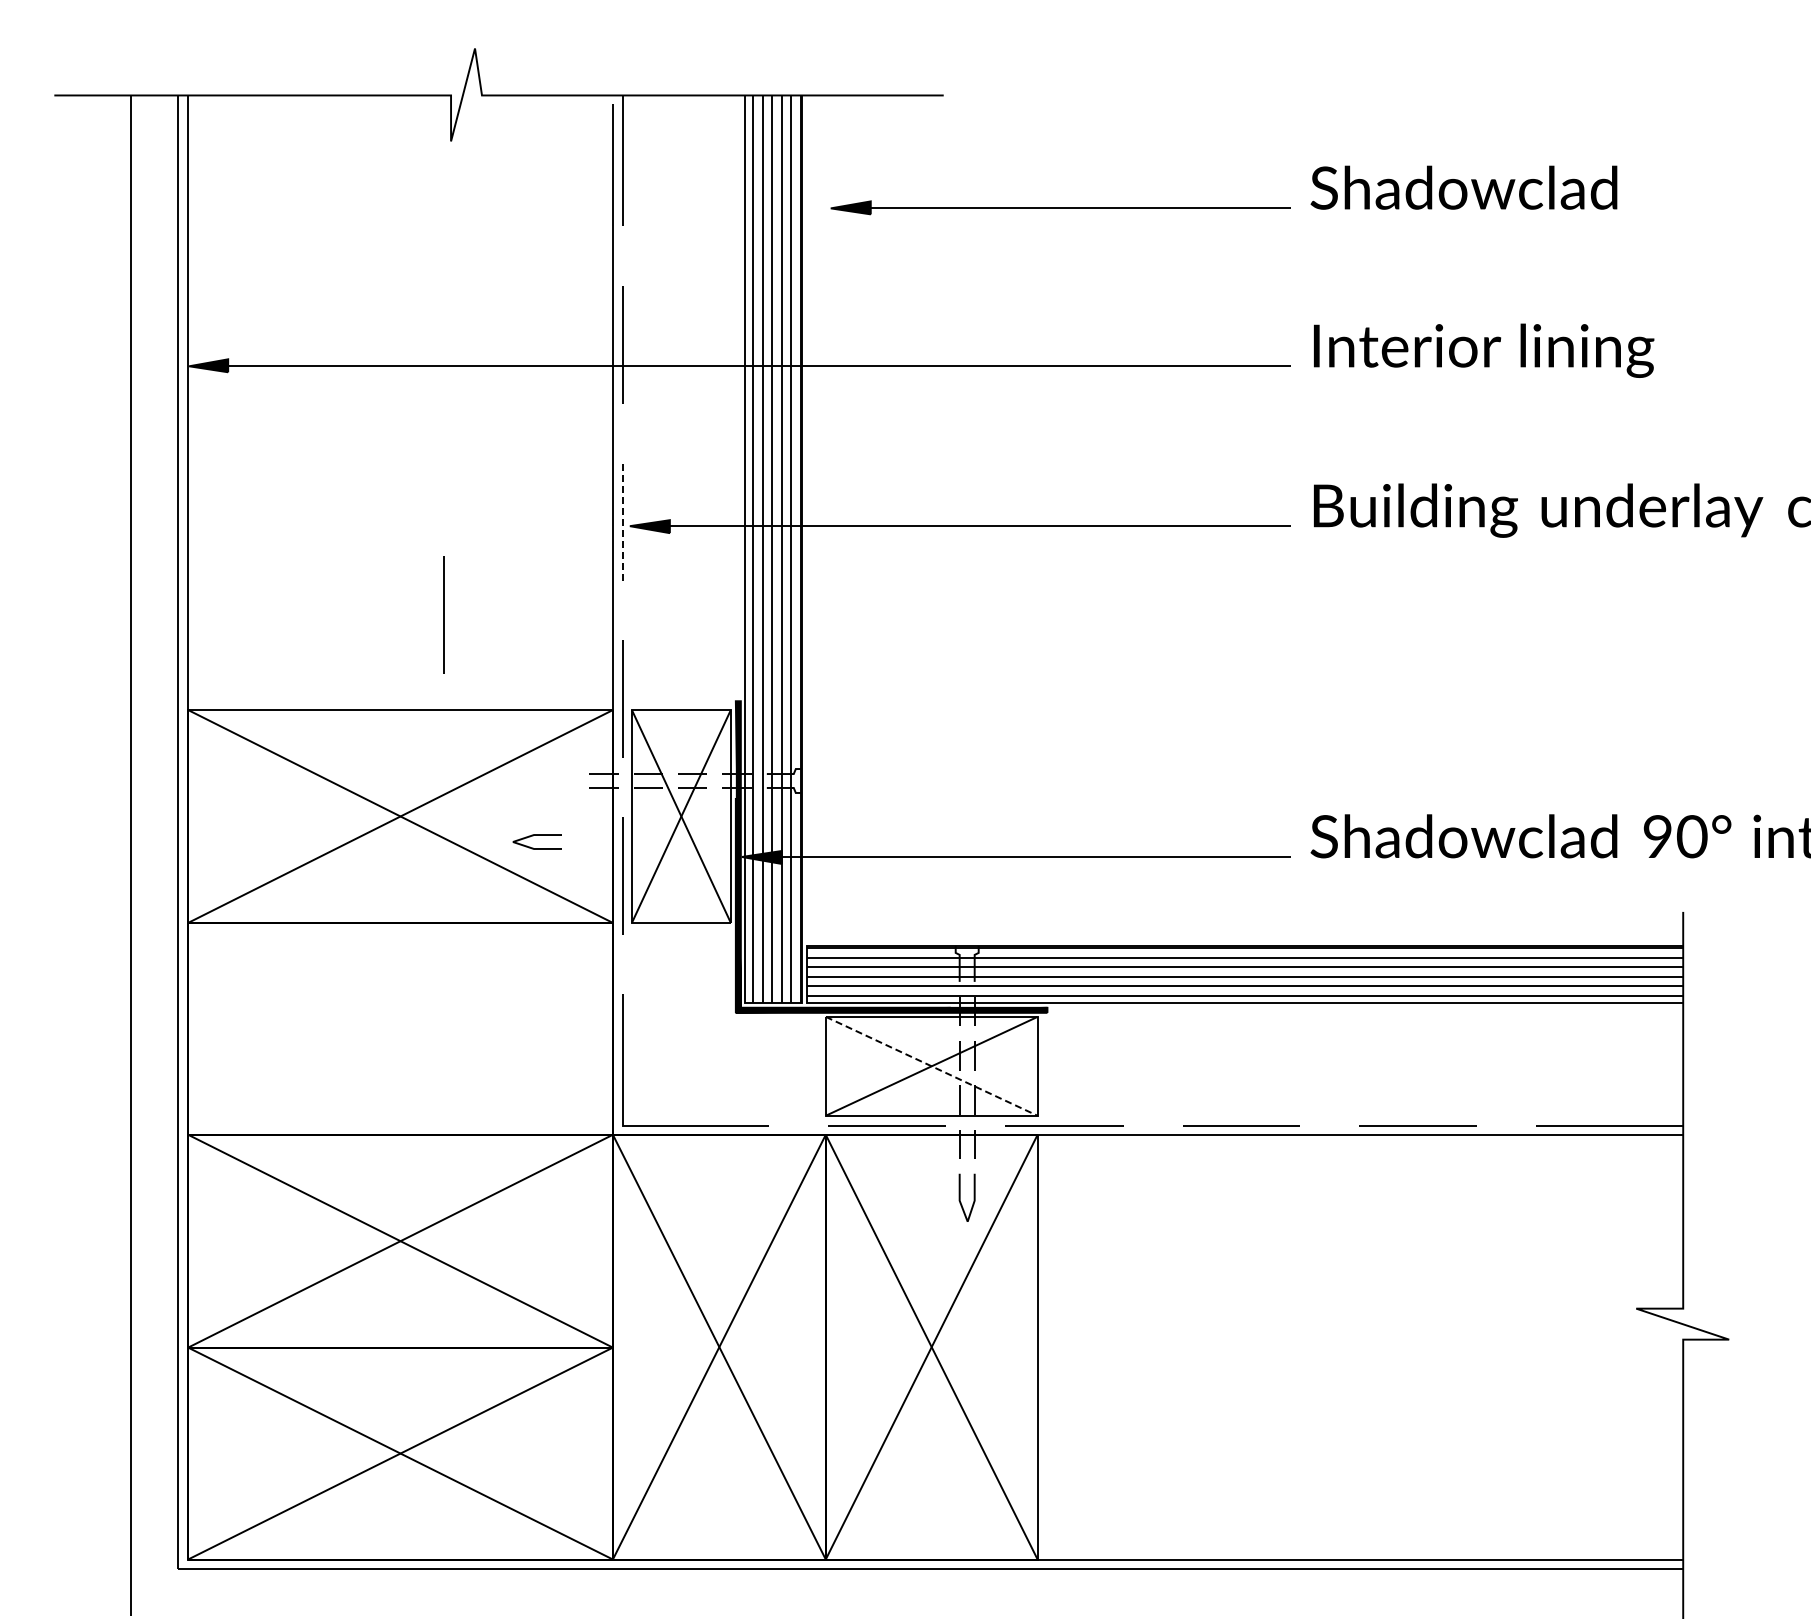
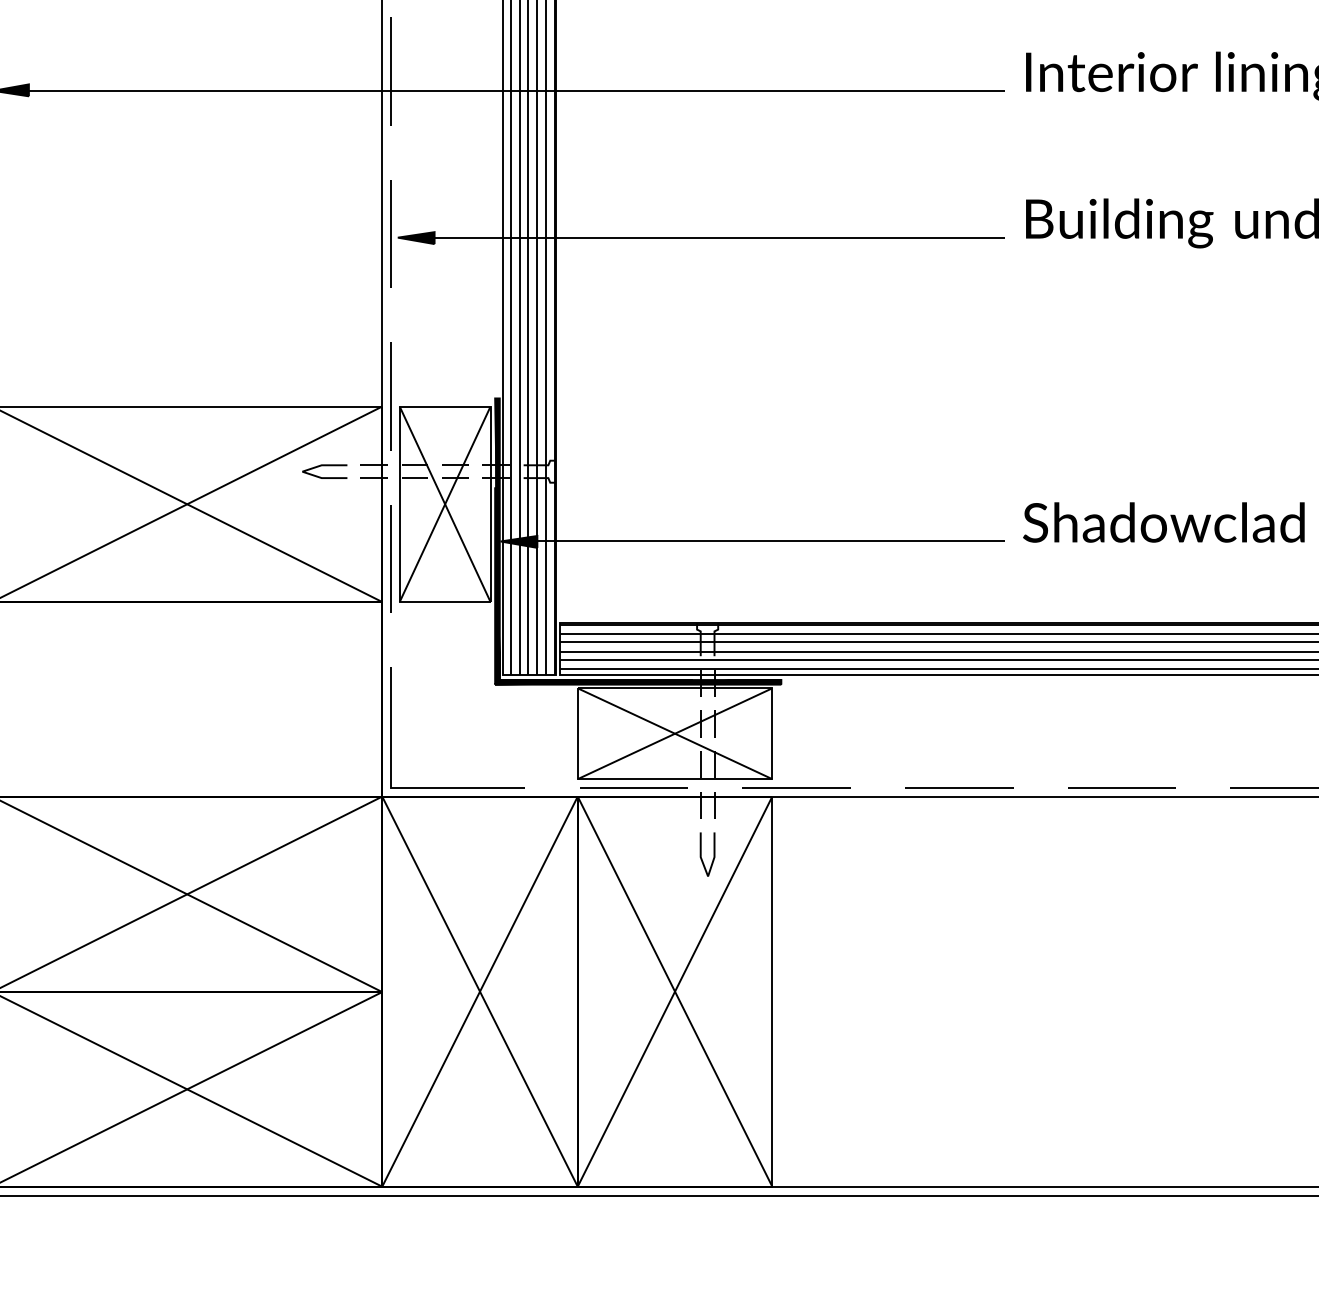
line: (622, 522) -> (391, 234), dashed -> solid
line: (443, 614) -> (226, 318), removed
line: (533, 836) -> (321, 466), moved
line: (931, 1066) -> (674, 733), dashed -> solid

